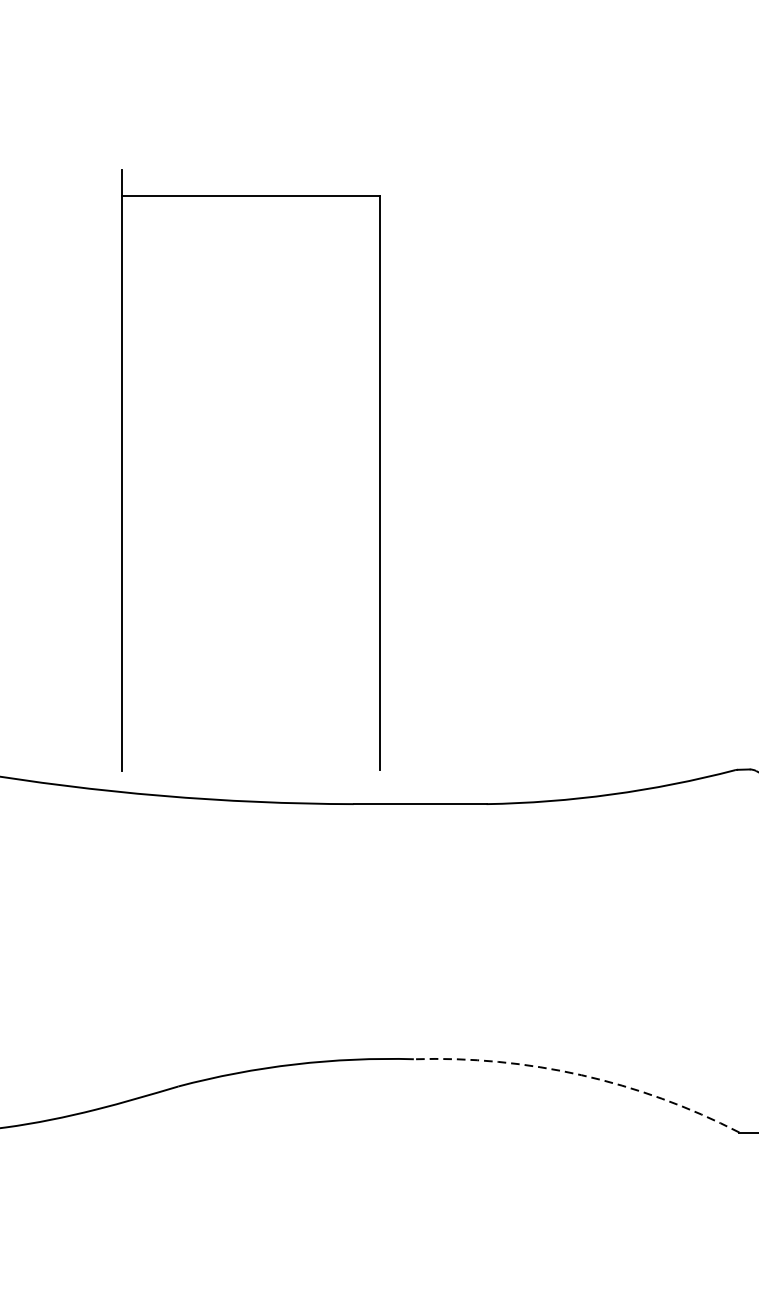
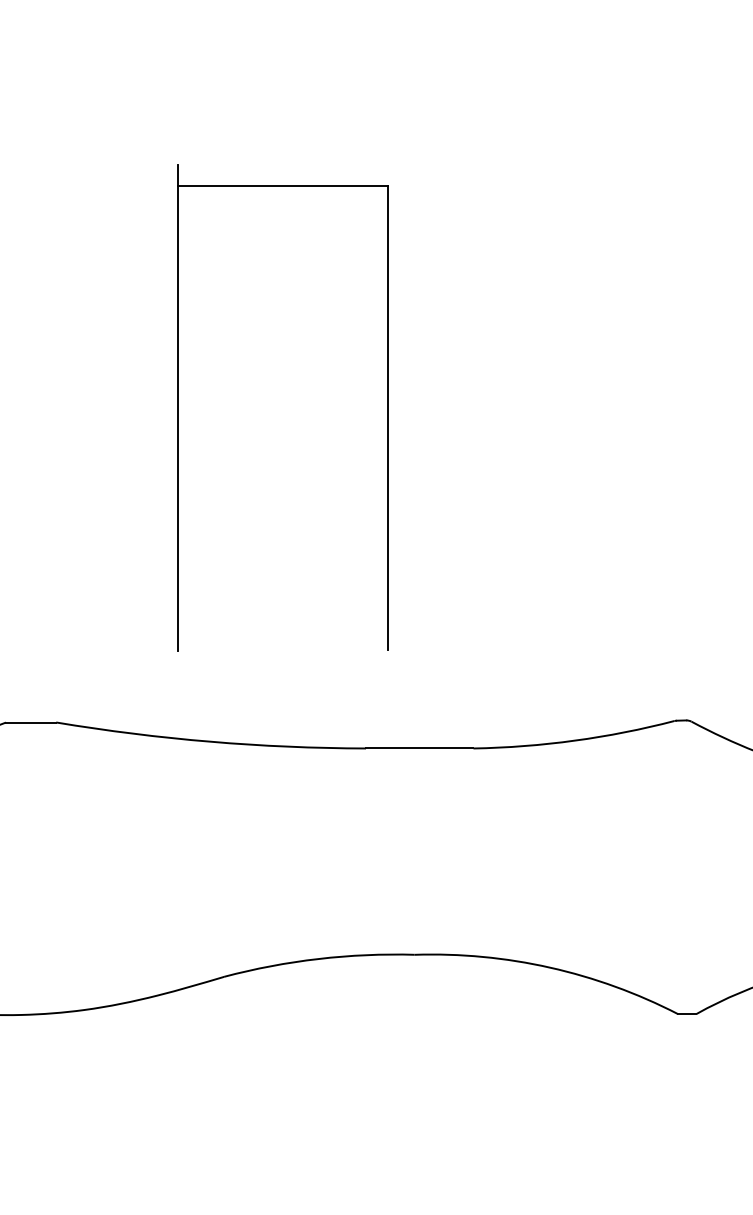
part: (121, 470) -> (178, 407), moved
arc: (581, 1074) -> (550, 967), dashed -> solid

